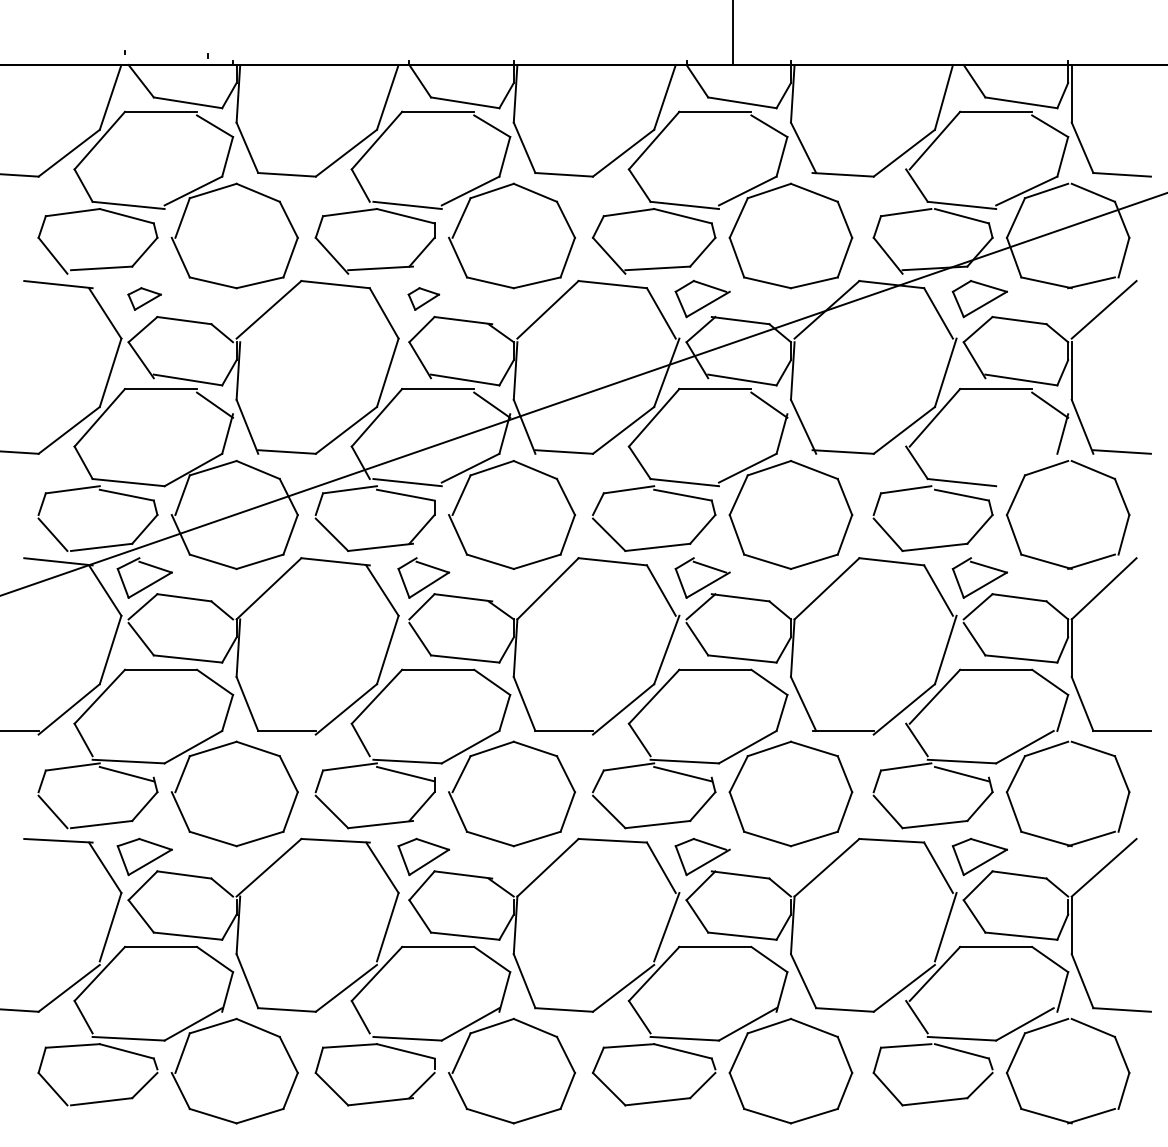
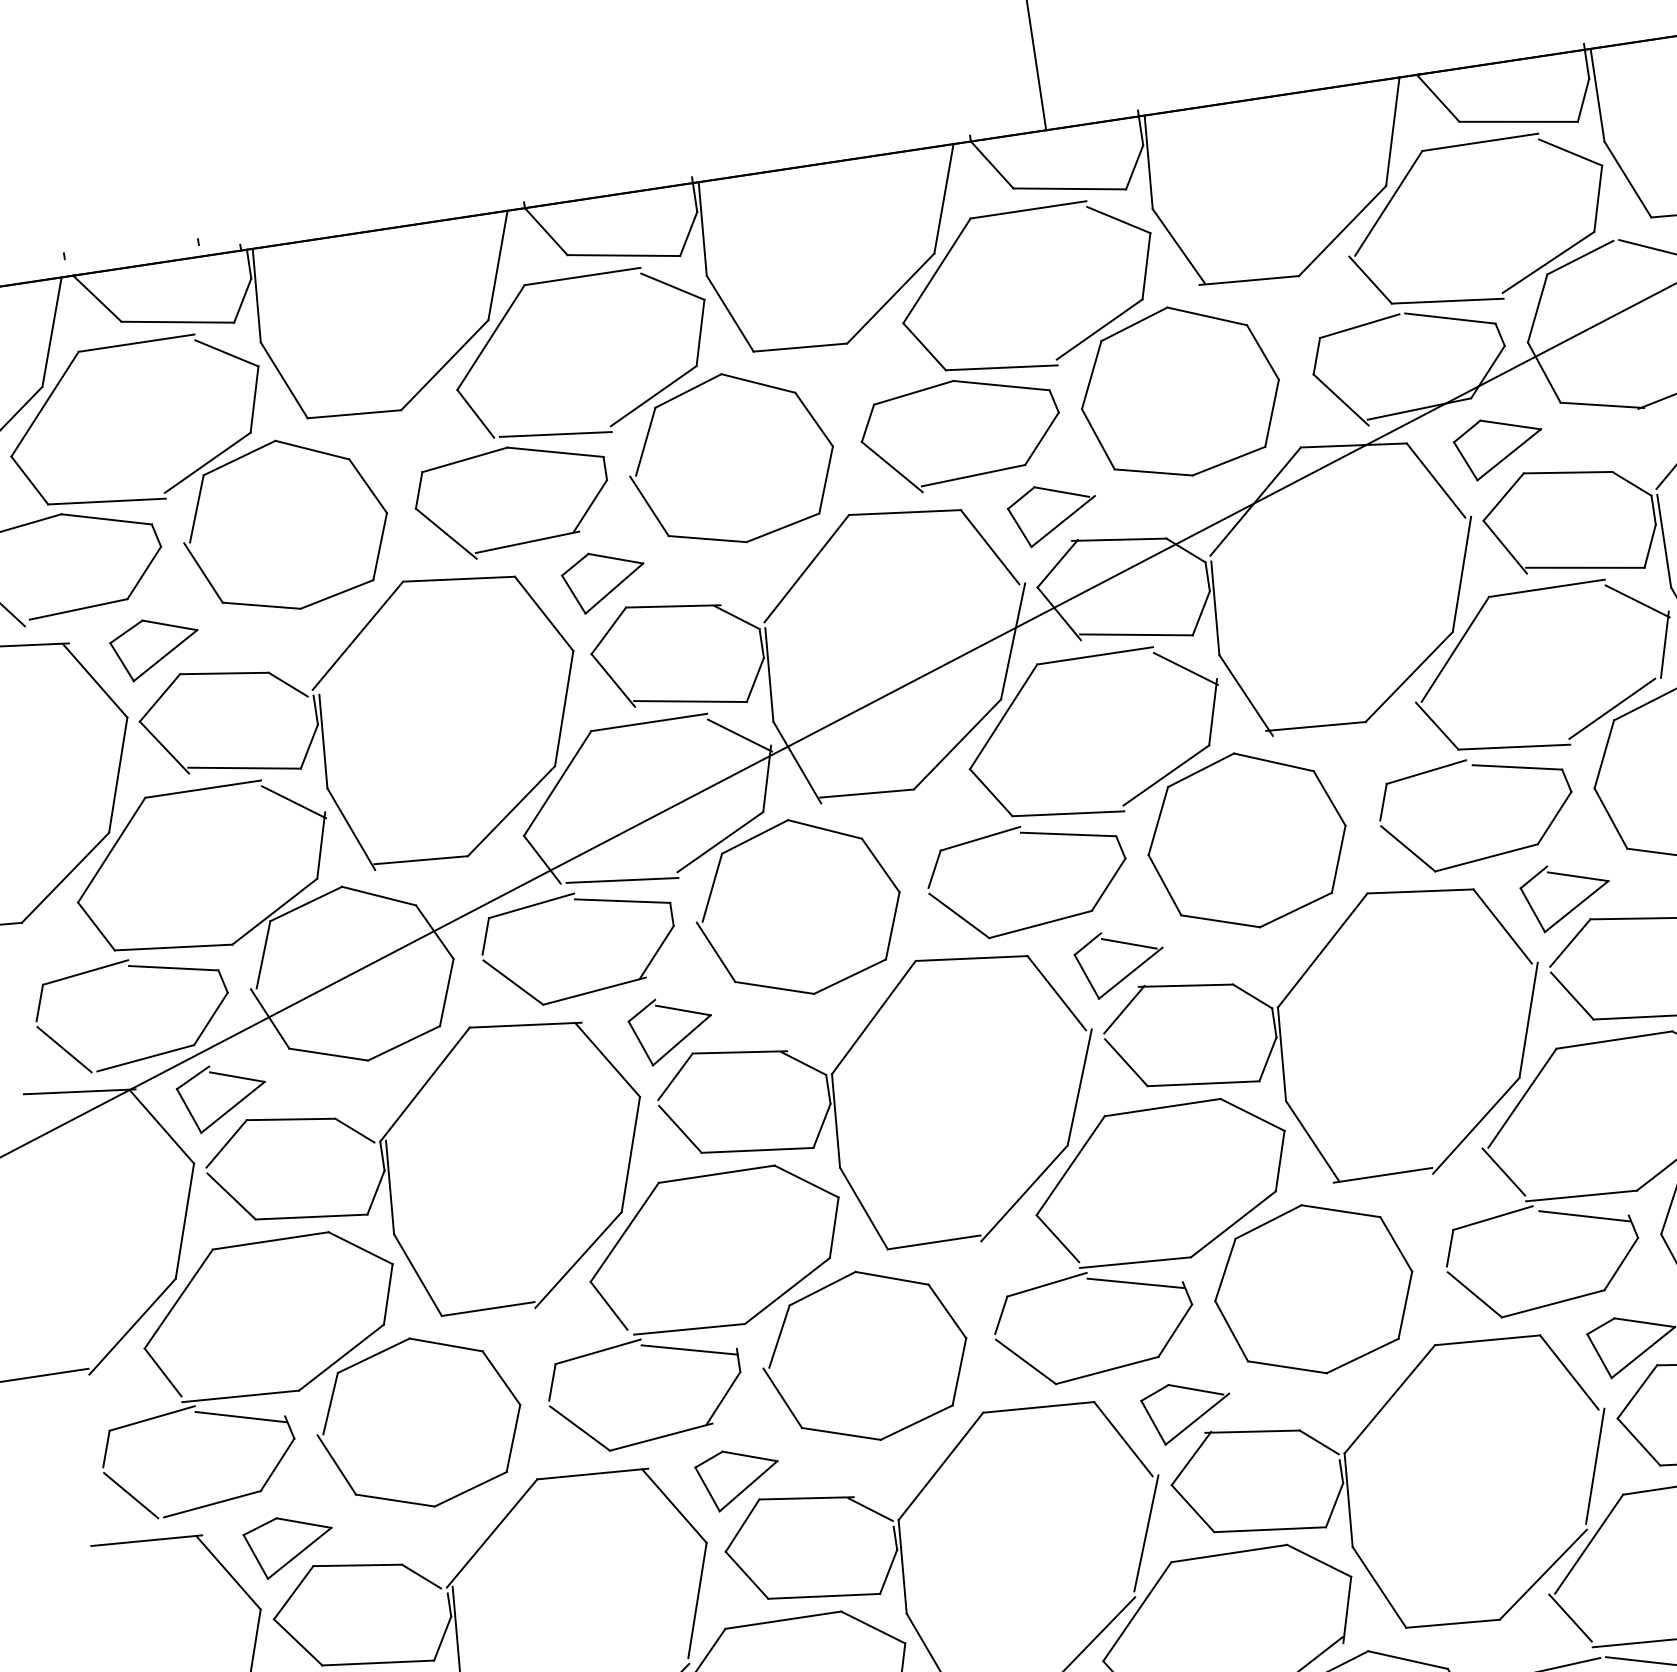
part: (144, 298) -> (154, 647), size x1.67
part: (423, 298) -> (603, 580), size x1.67
line: (1024, 467) -> (1611, 707), added

